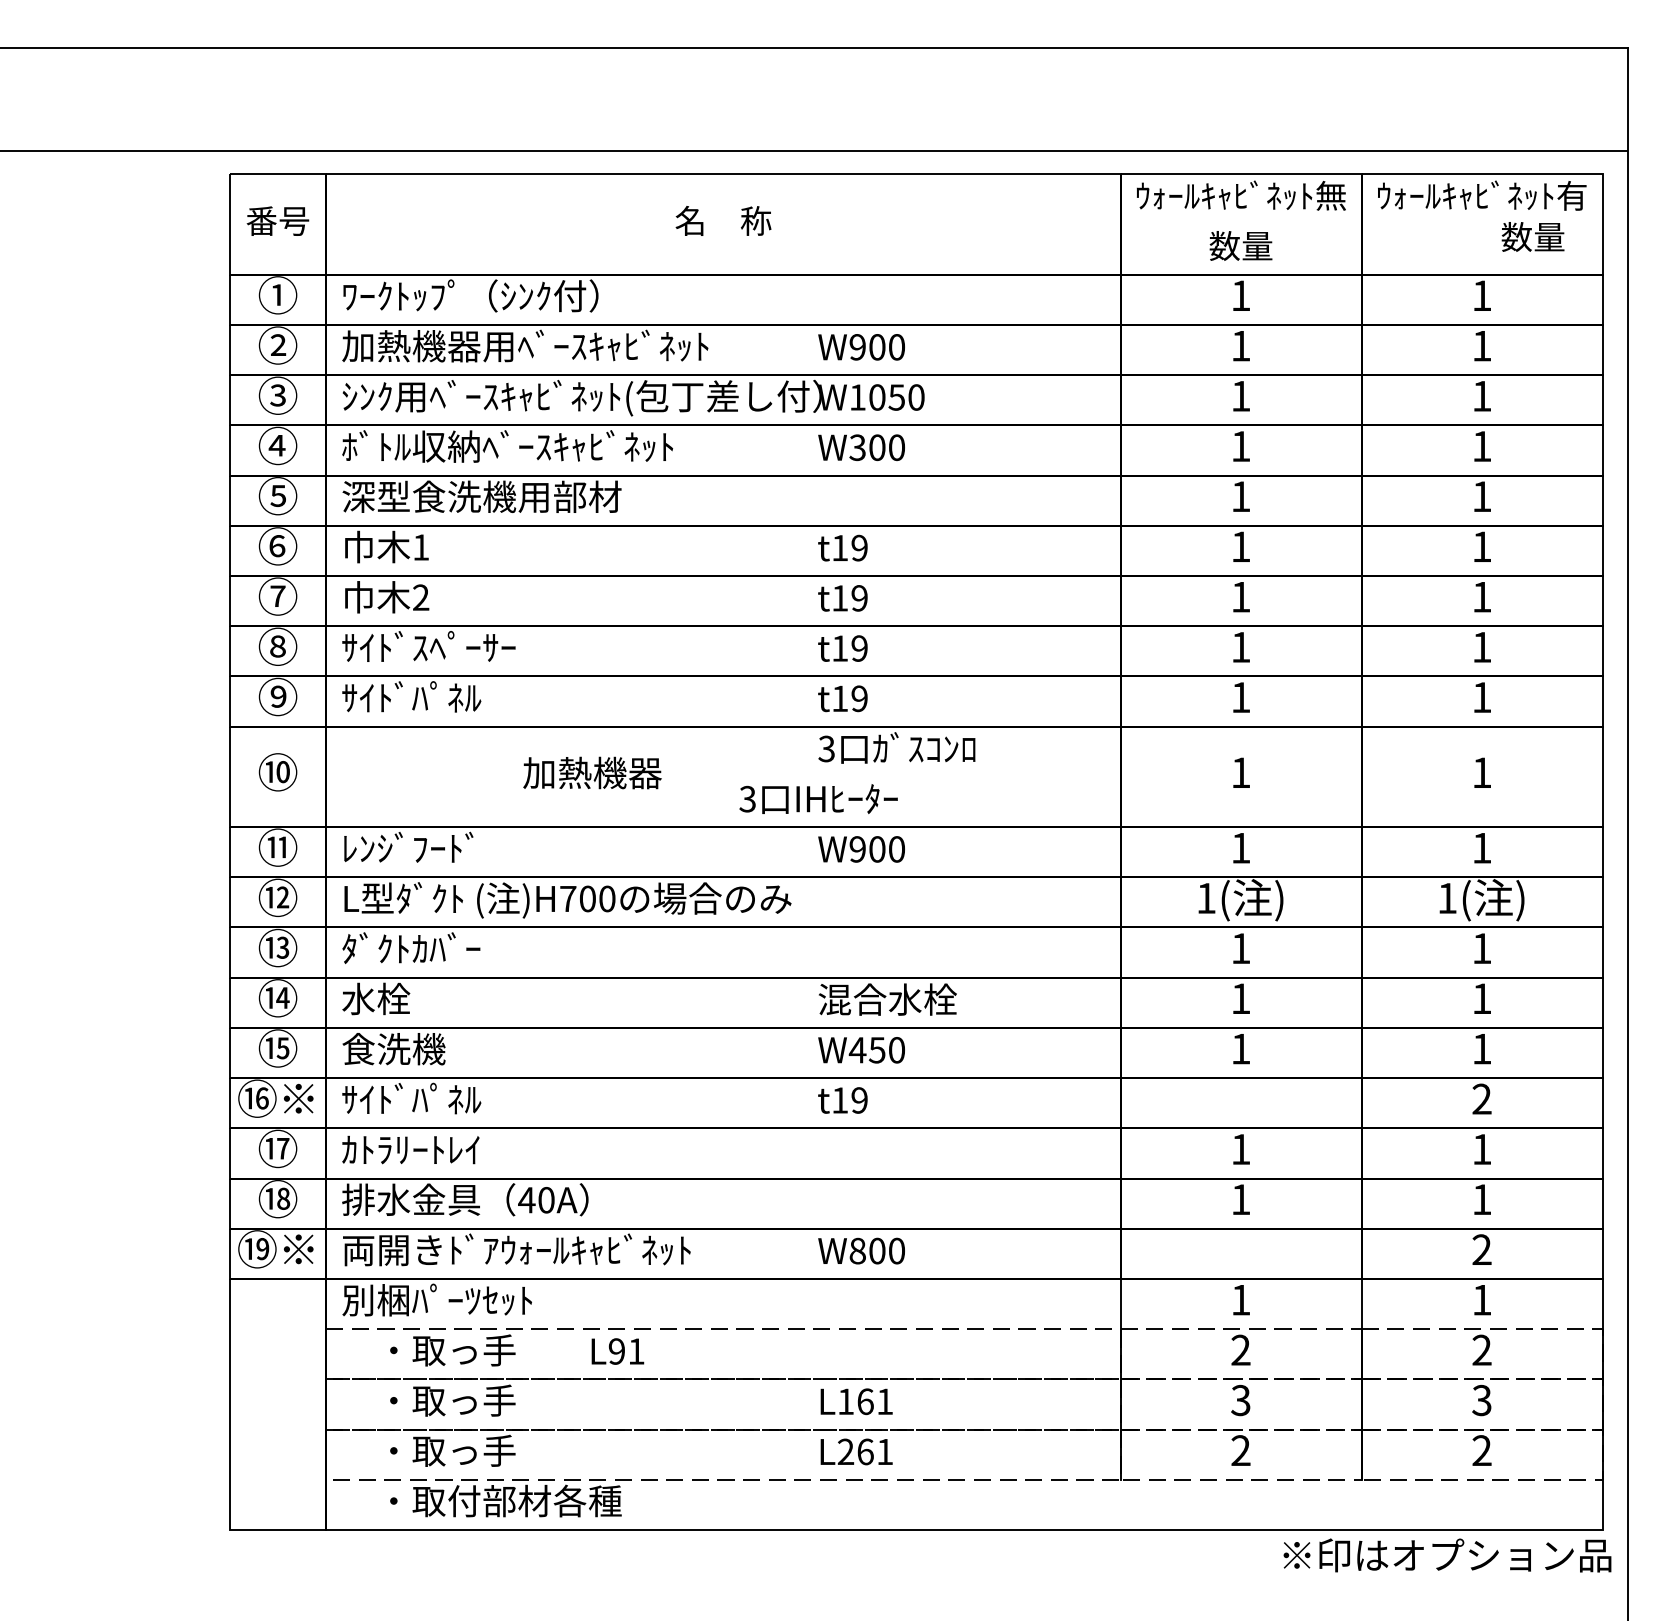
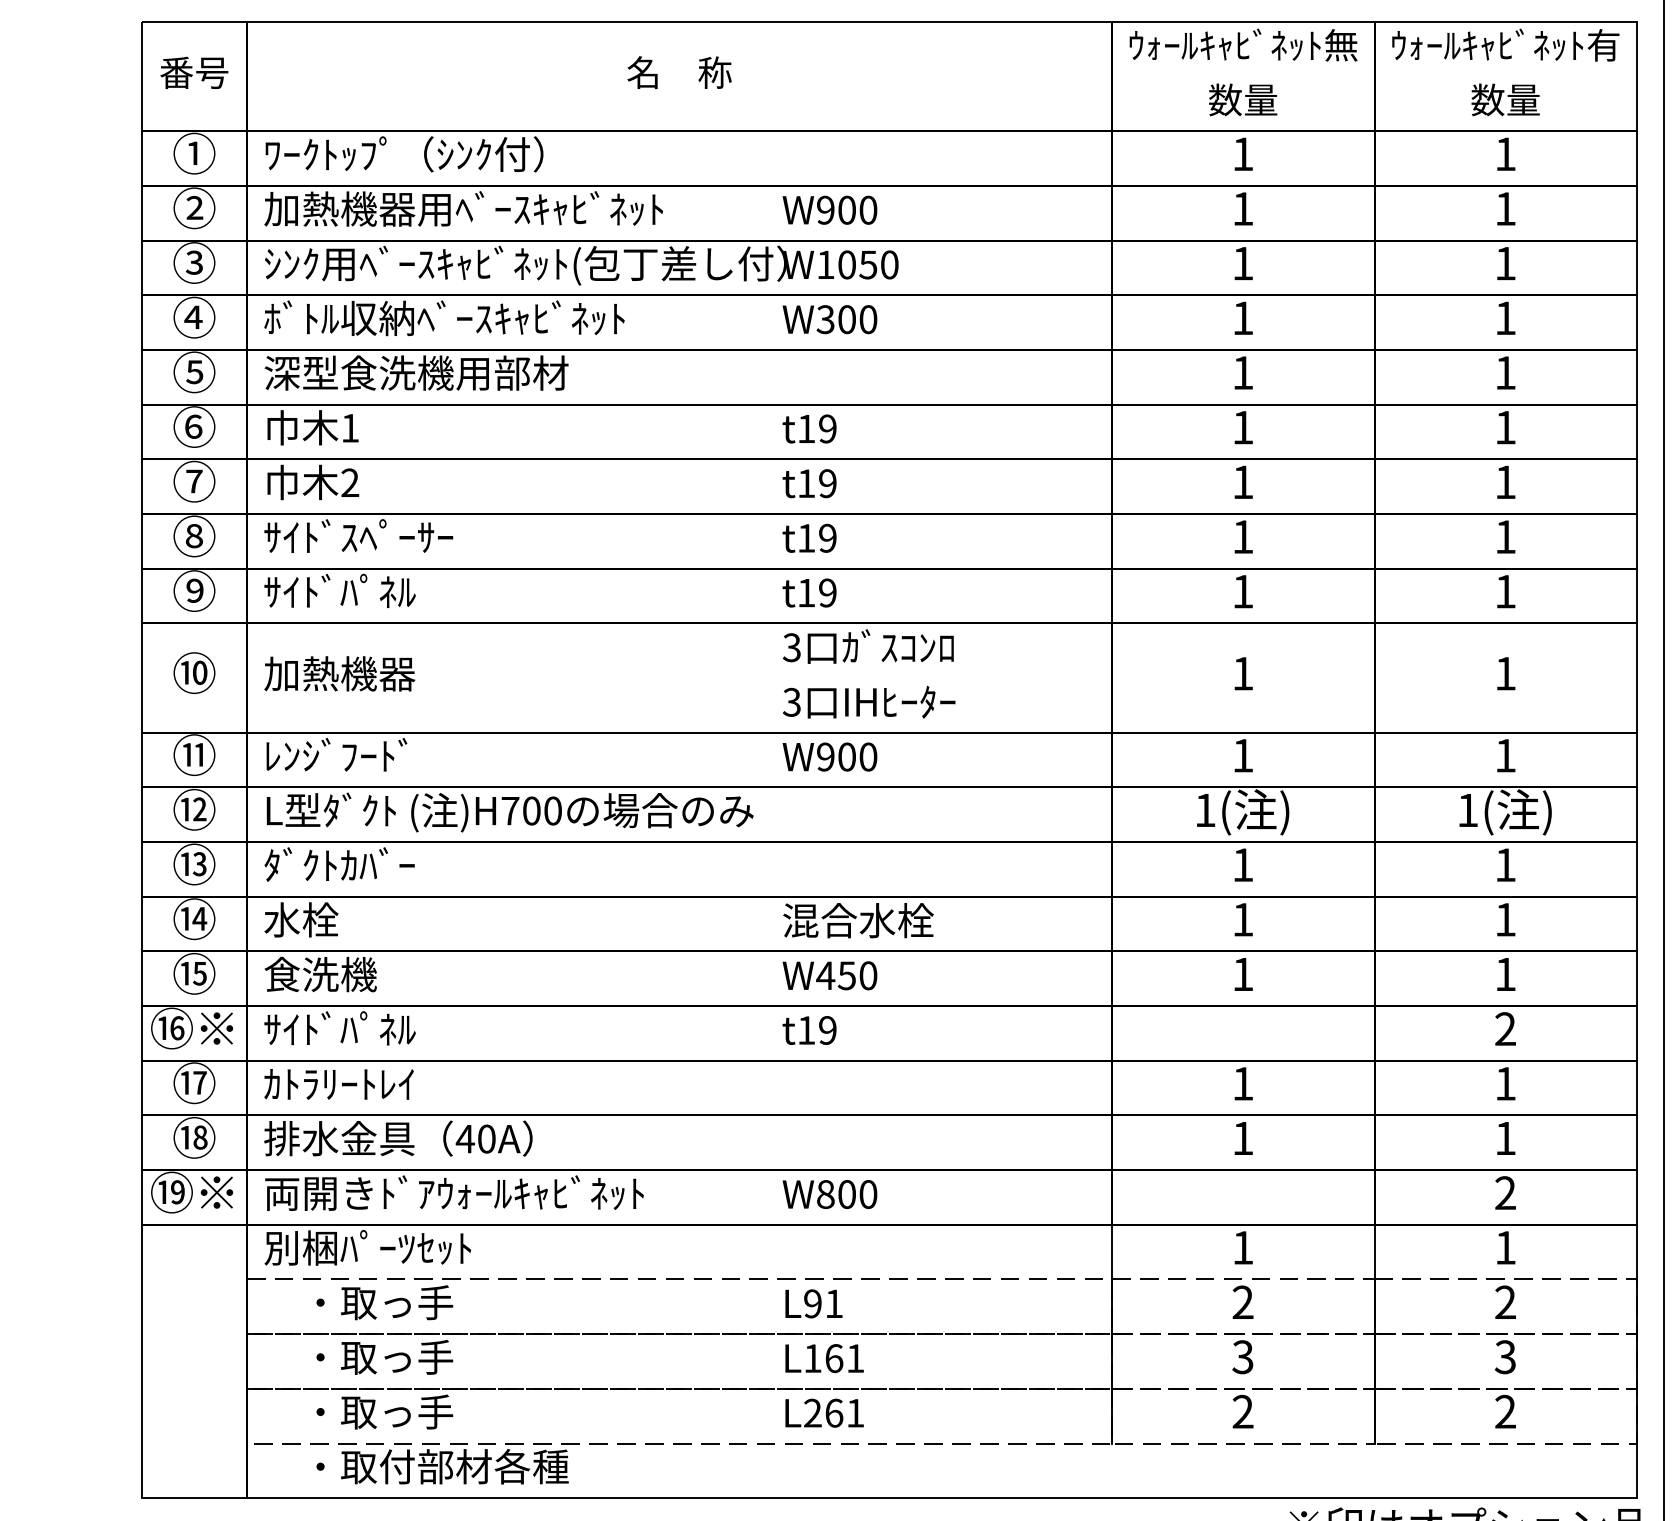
text: (1532, 236) -> (1505, 99), moved
text: (592, 772) -> (339, 673), moved
text: (818, 798) -> (869, 701), moved
text: (617, 1351) -> (813, 1303), moved

